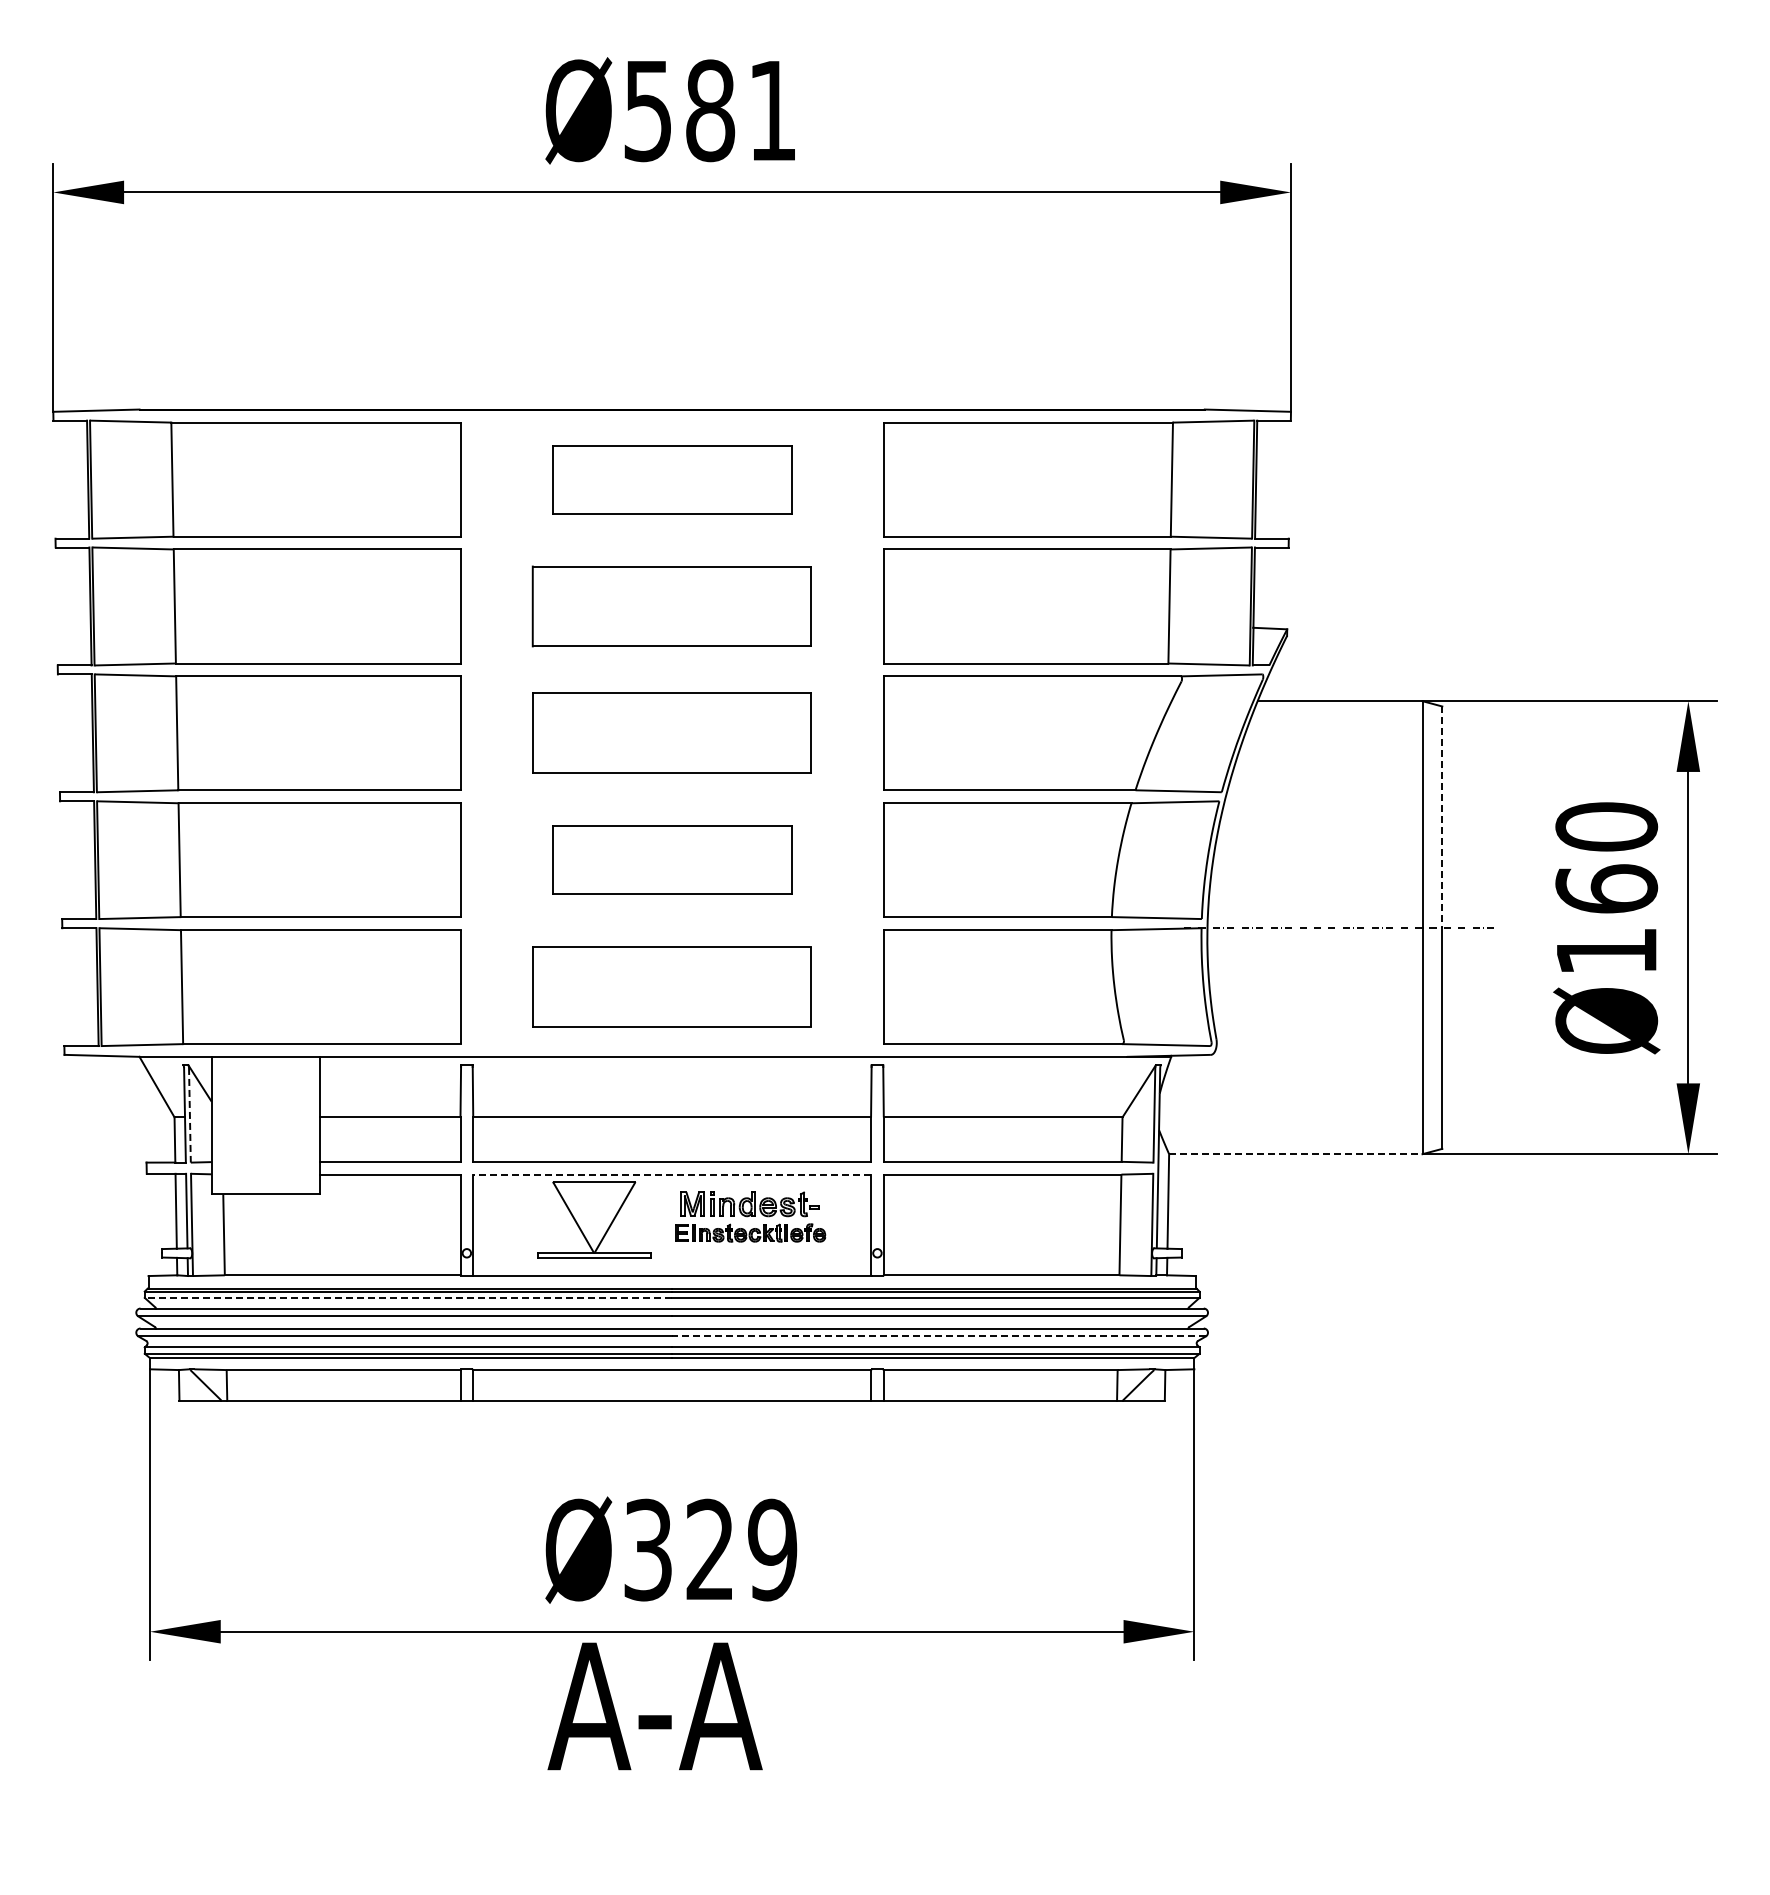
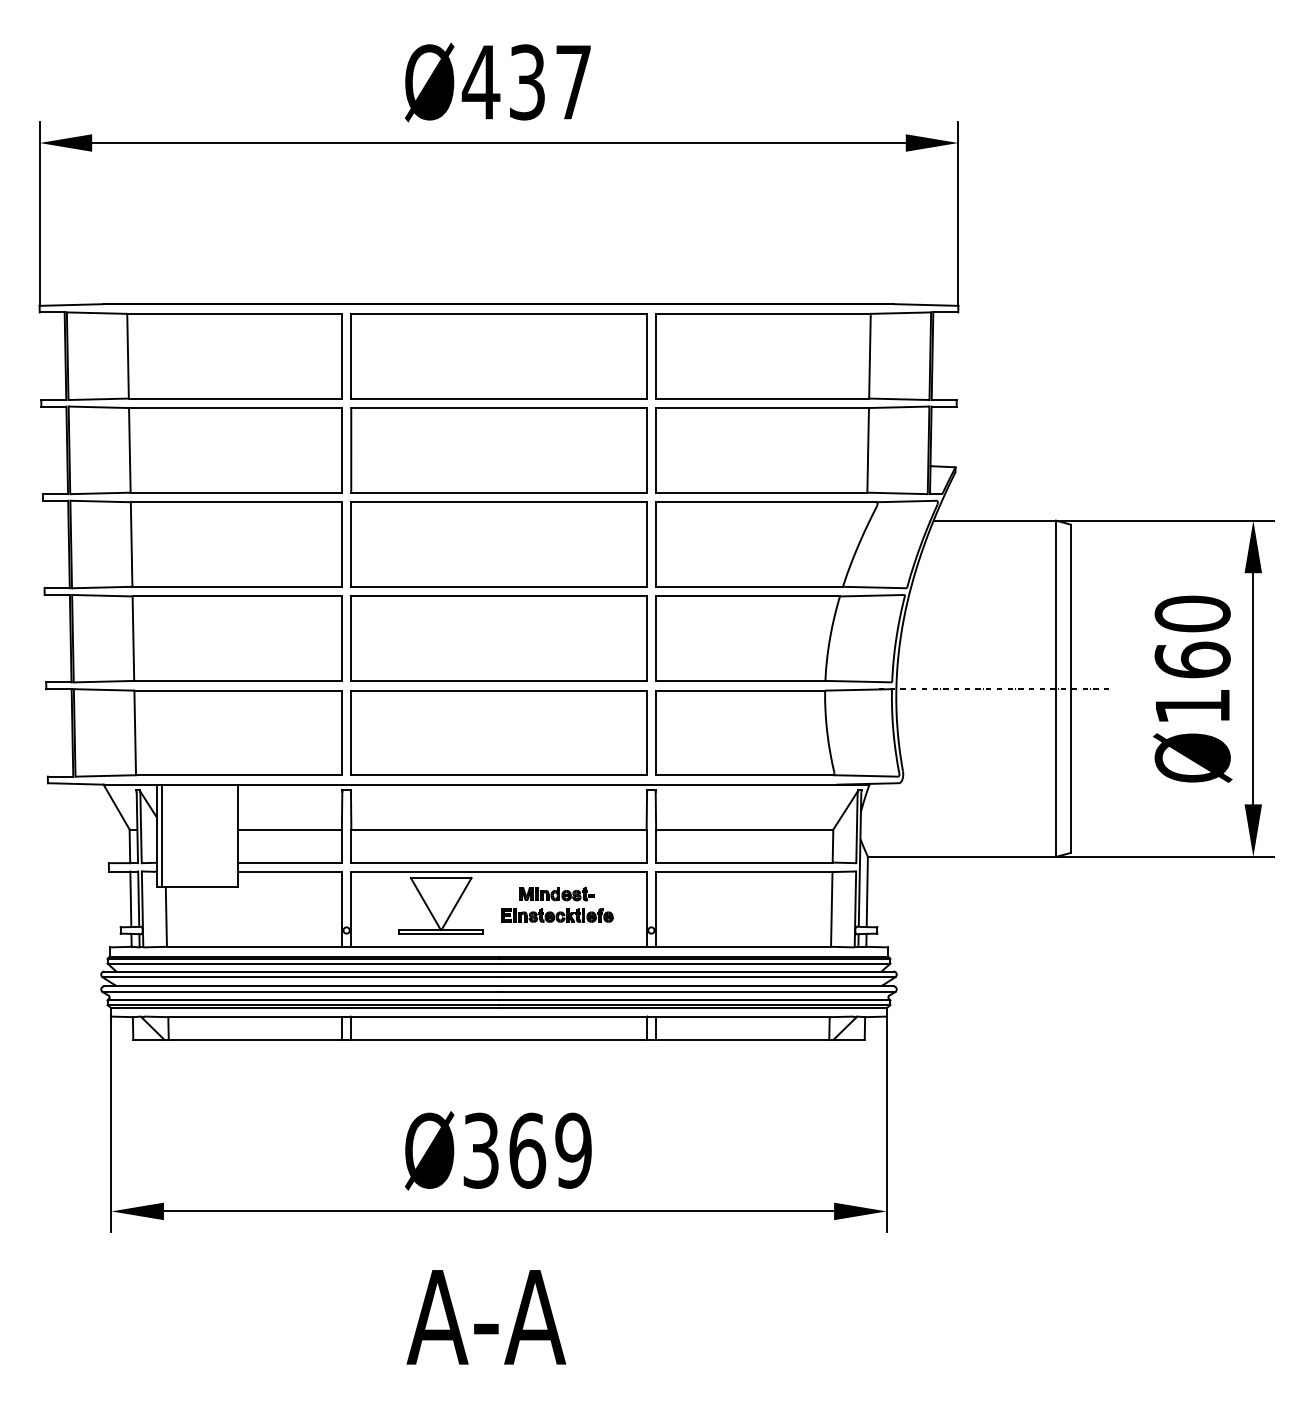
text: (708, 110) -> (525, 82), Ø581 -> Ø437
part: (671, 479) -> (498, 356), size x1.67
part: (671, 606) -> (498, 450), size x1.43
part: (671, 732) -> (498, 543), size x1.43
line: (1442, 817) -> (1070, 607), dashed -> solid
part: (671, 859) -> (498, 638), size x1.67
part: (671, 986) -> (498, 732), size x1.43
line: (189, 1115) -> (140, 828), dashed -> solid
line: (218, 1125) -> (162, 835), added
line: (1295, 1154) -> (961, 857), dashed -> solid
line: (672, 1174) -> (499, 872), dashed -> solid
part: (750, 1203) -> (557, 893), size x0.71
line: (408, 1297) -> (303, 963), dashed -> solid
line: (939, 1336) -> (697, 992), dashed -> solid
text: (710, 1549) -> (527, 1150), Ø329 -> Ø369
text: (654, 1706) -> (485, 1317), moved

